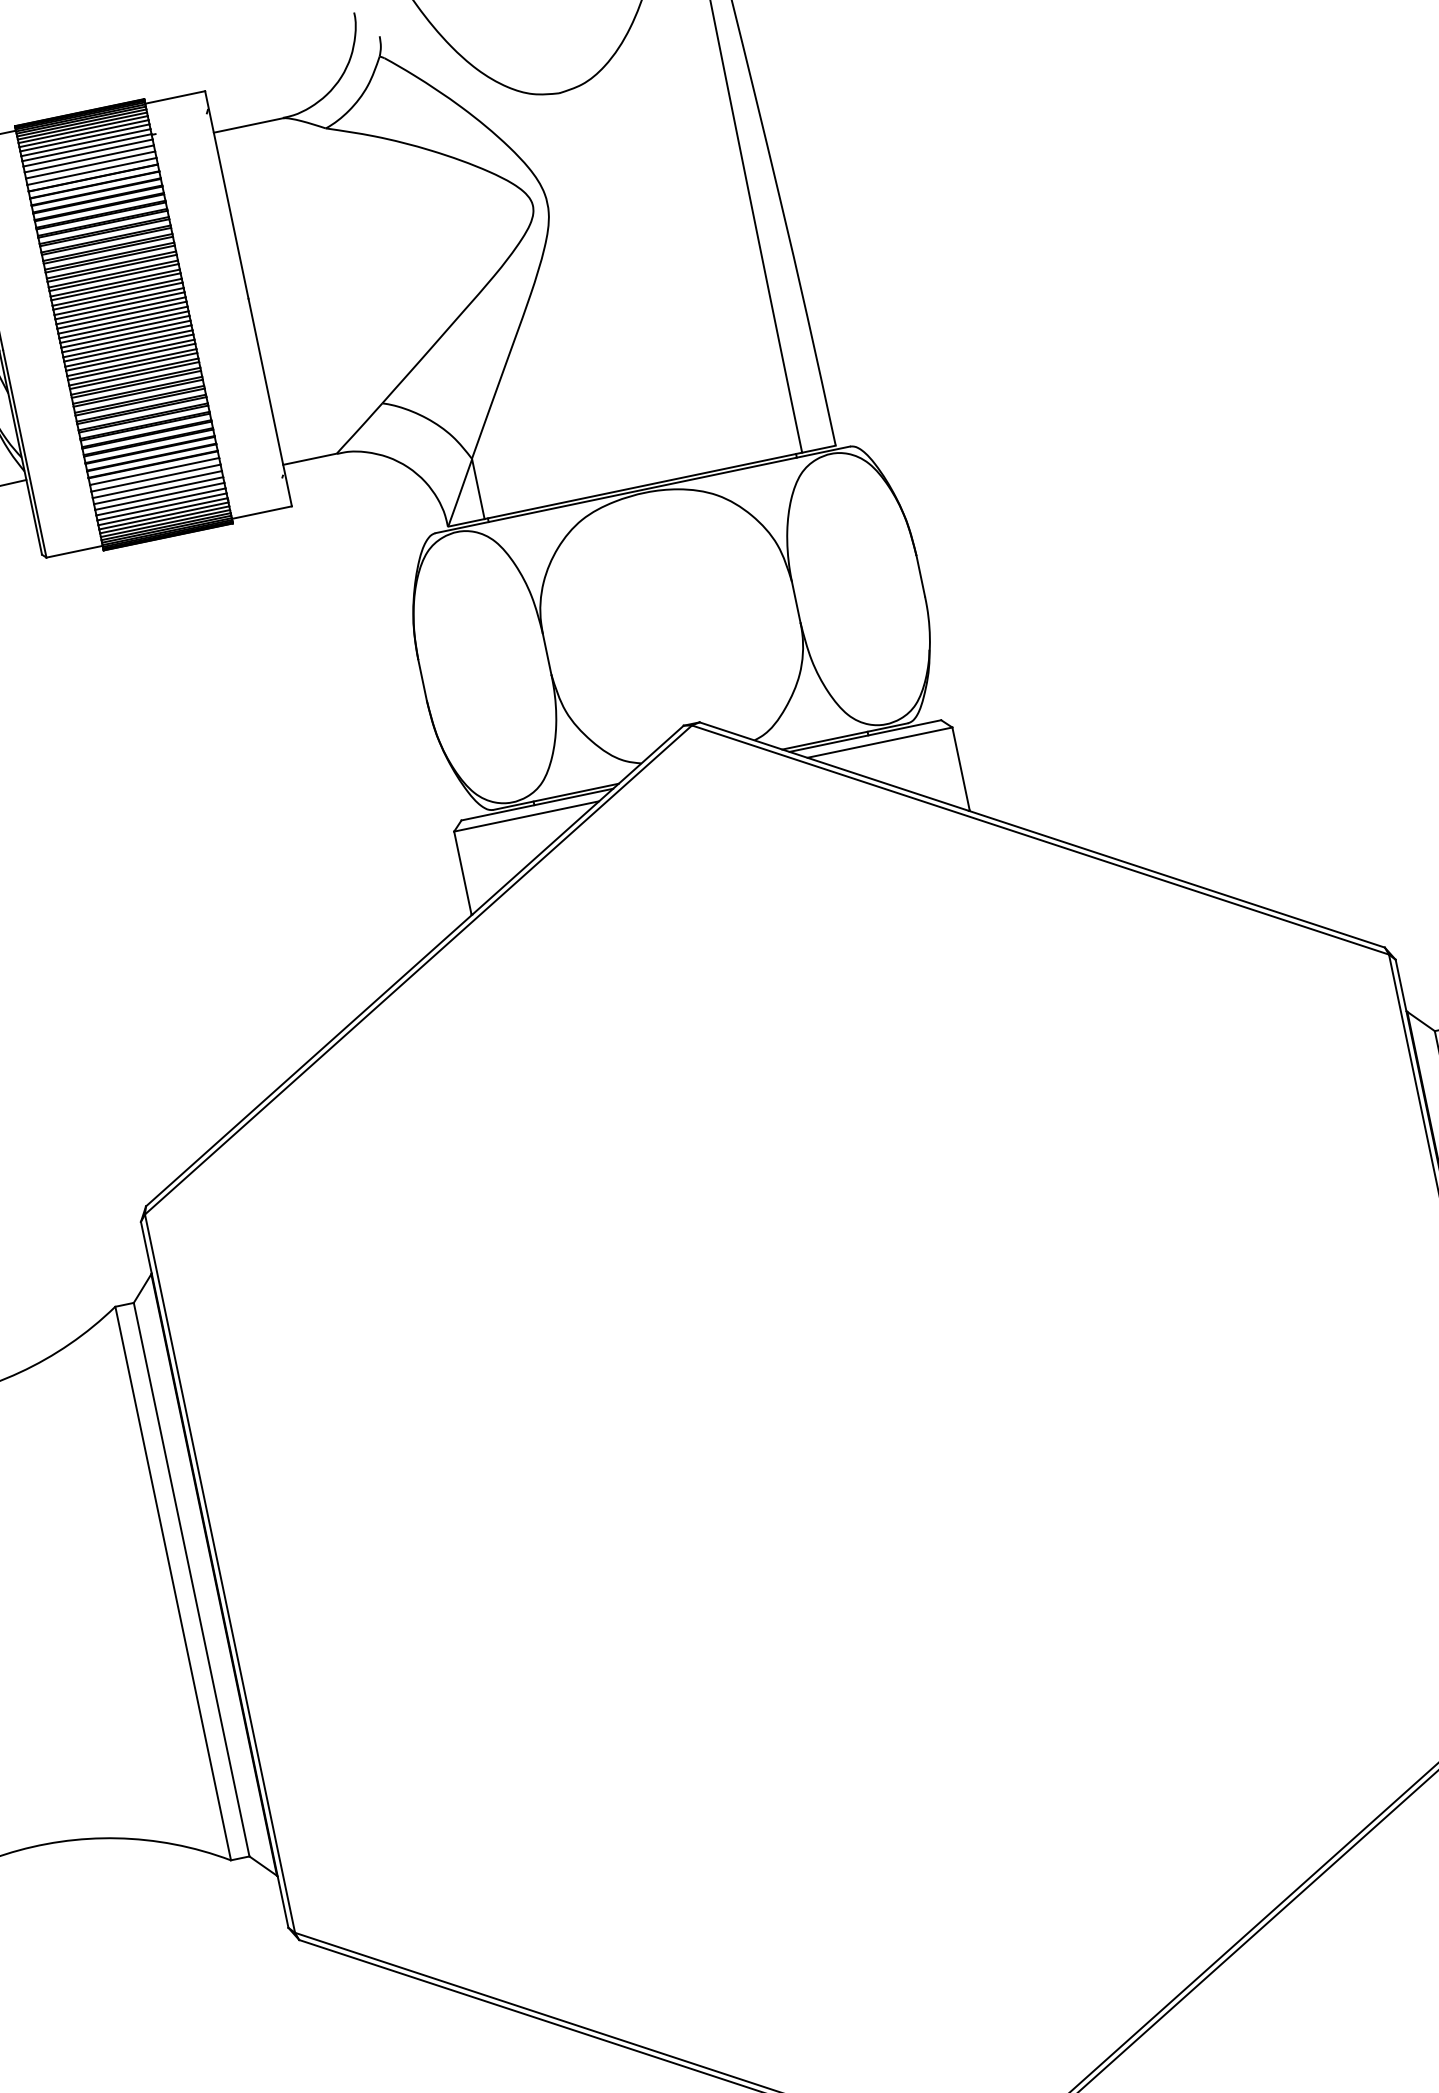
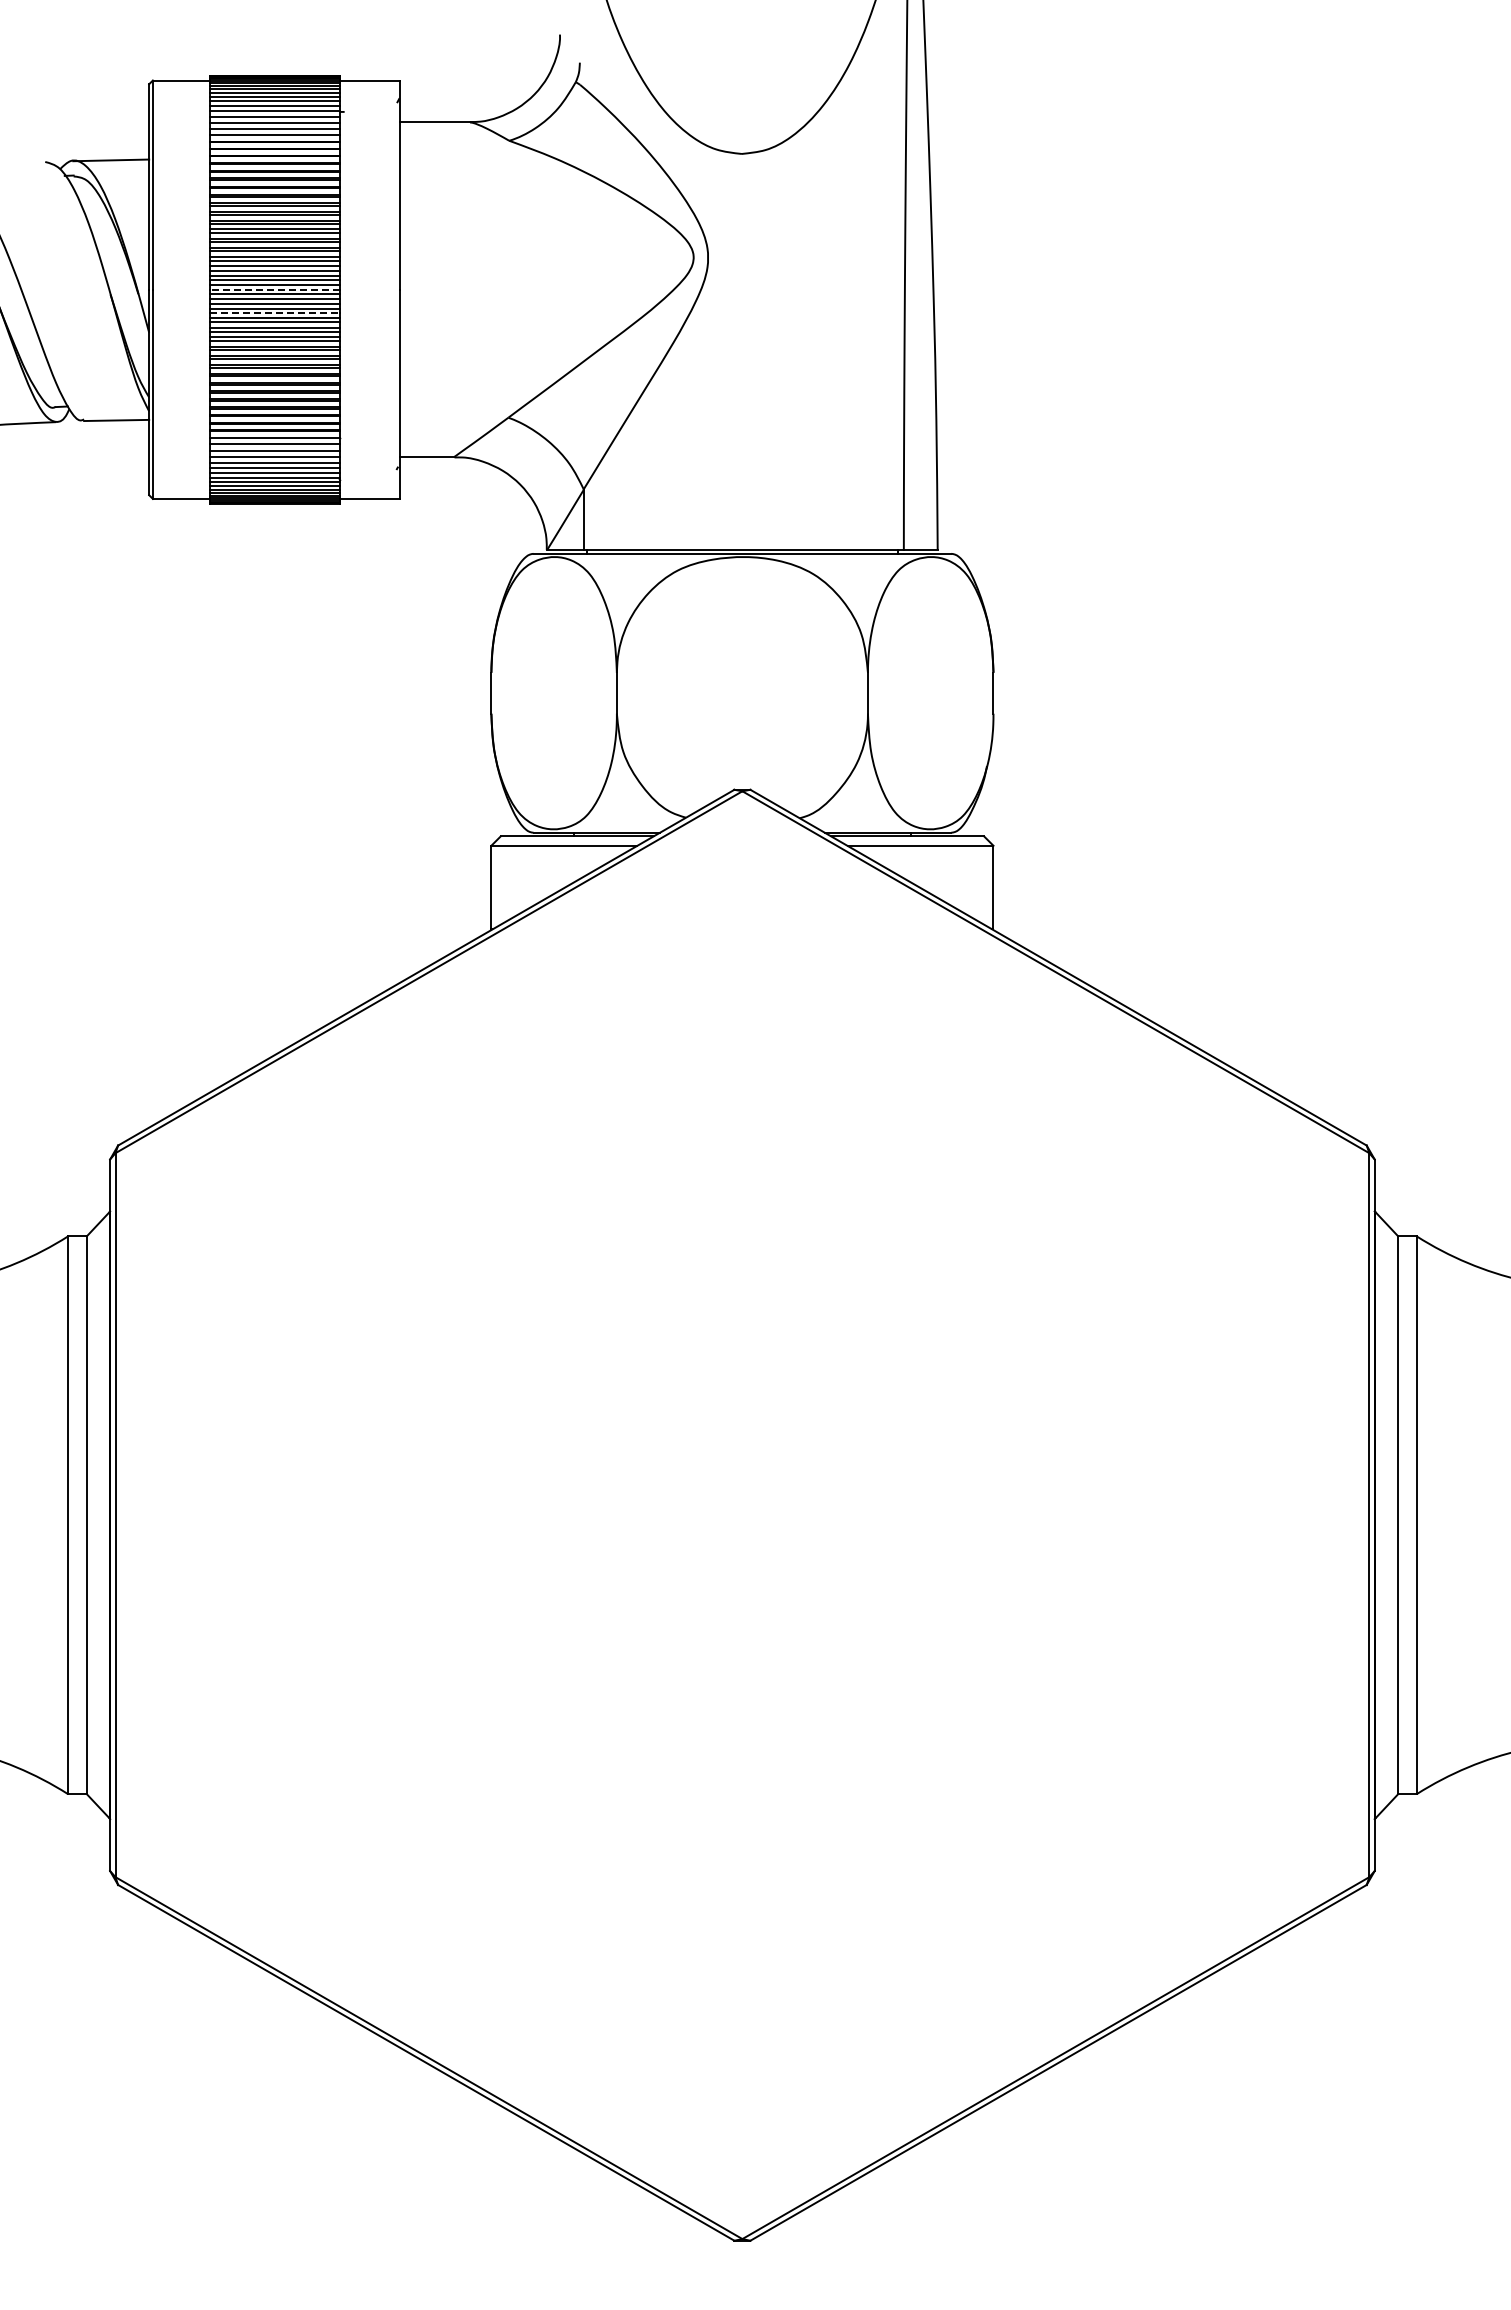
line: (123, 324) -> (274, 289), solid -> dashed
line: (129, 348) -> (275, 313), solid -> dashed

